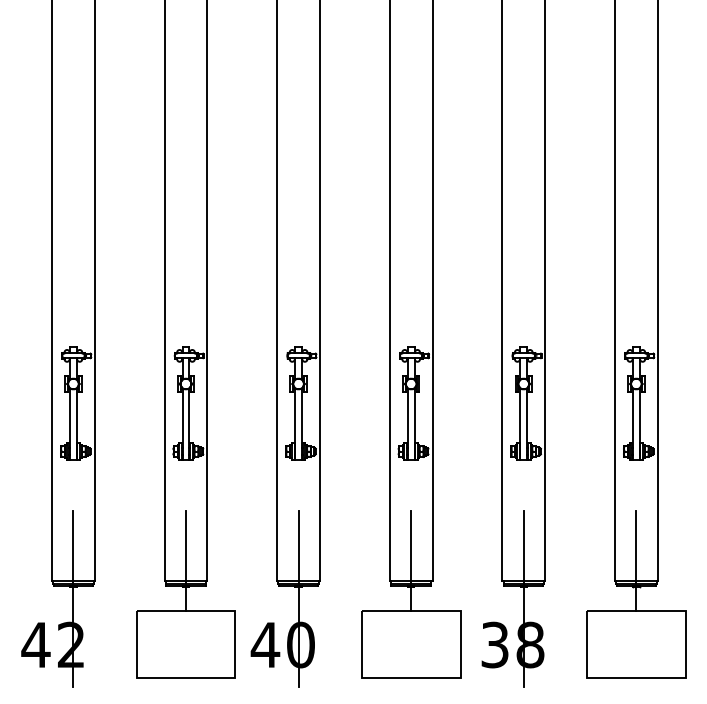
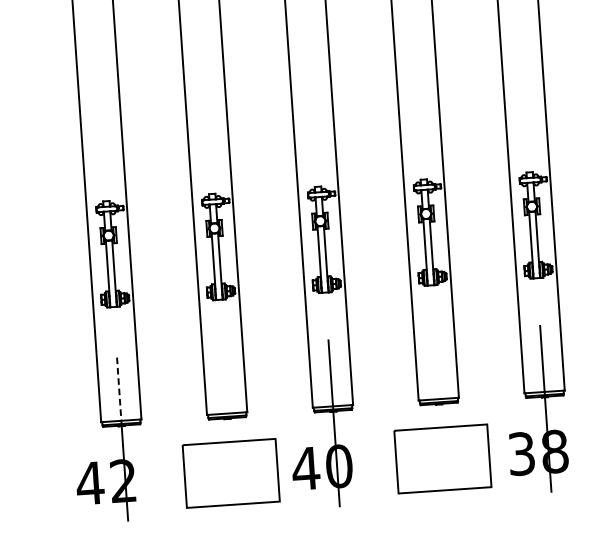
line: (73, 548) -> (119, 390), solid -> dashed
line: (186, 560) -> (226, 394), removed
line: (411, 560) -> (437, 379), removed

